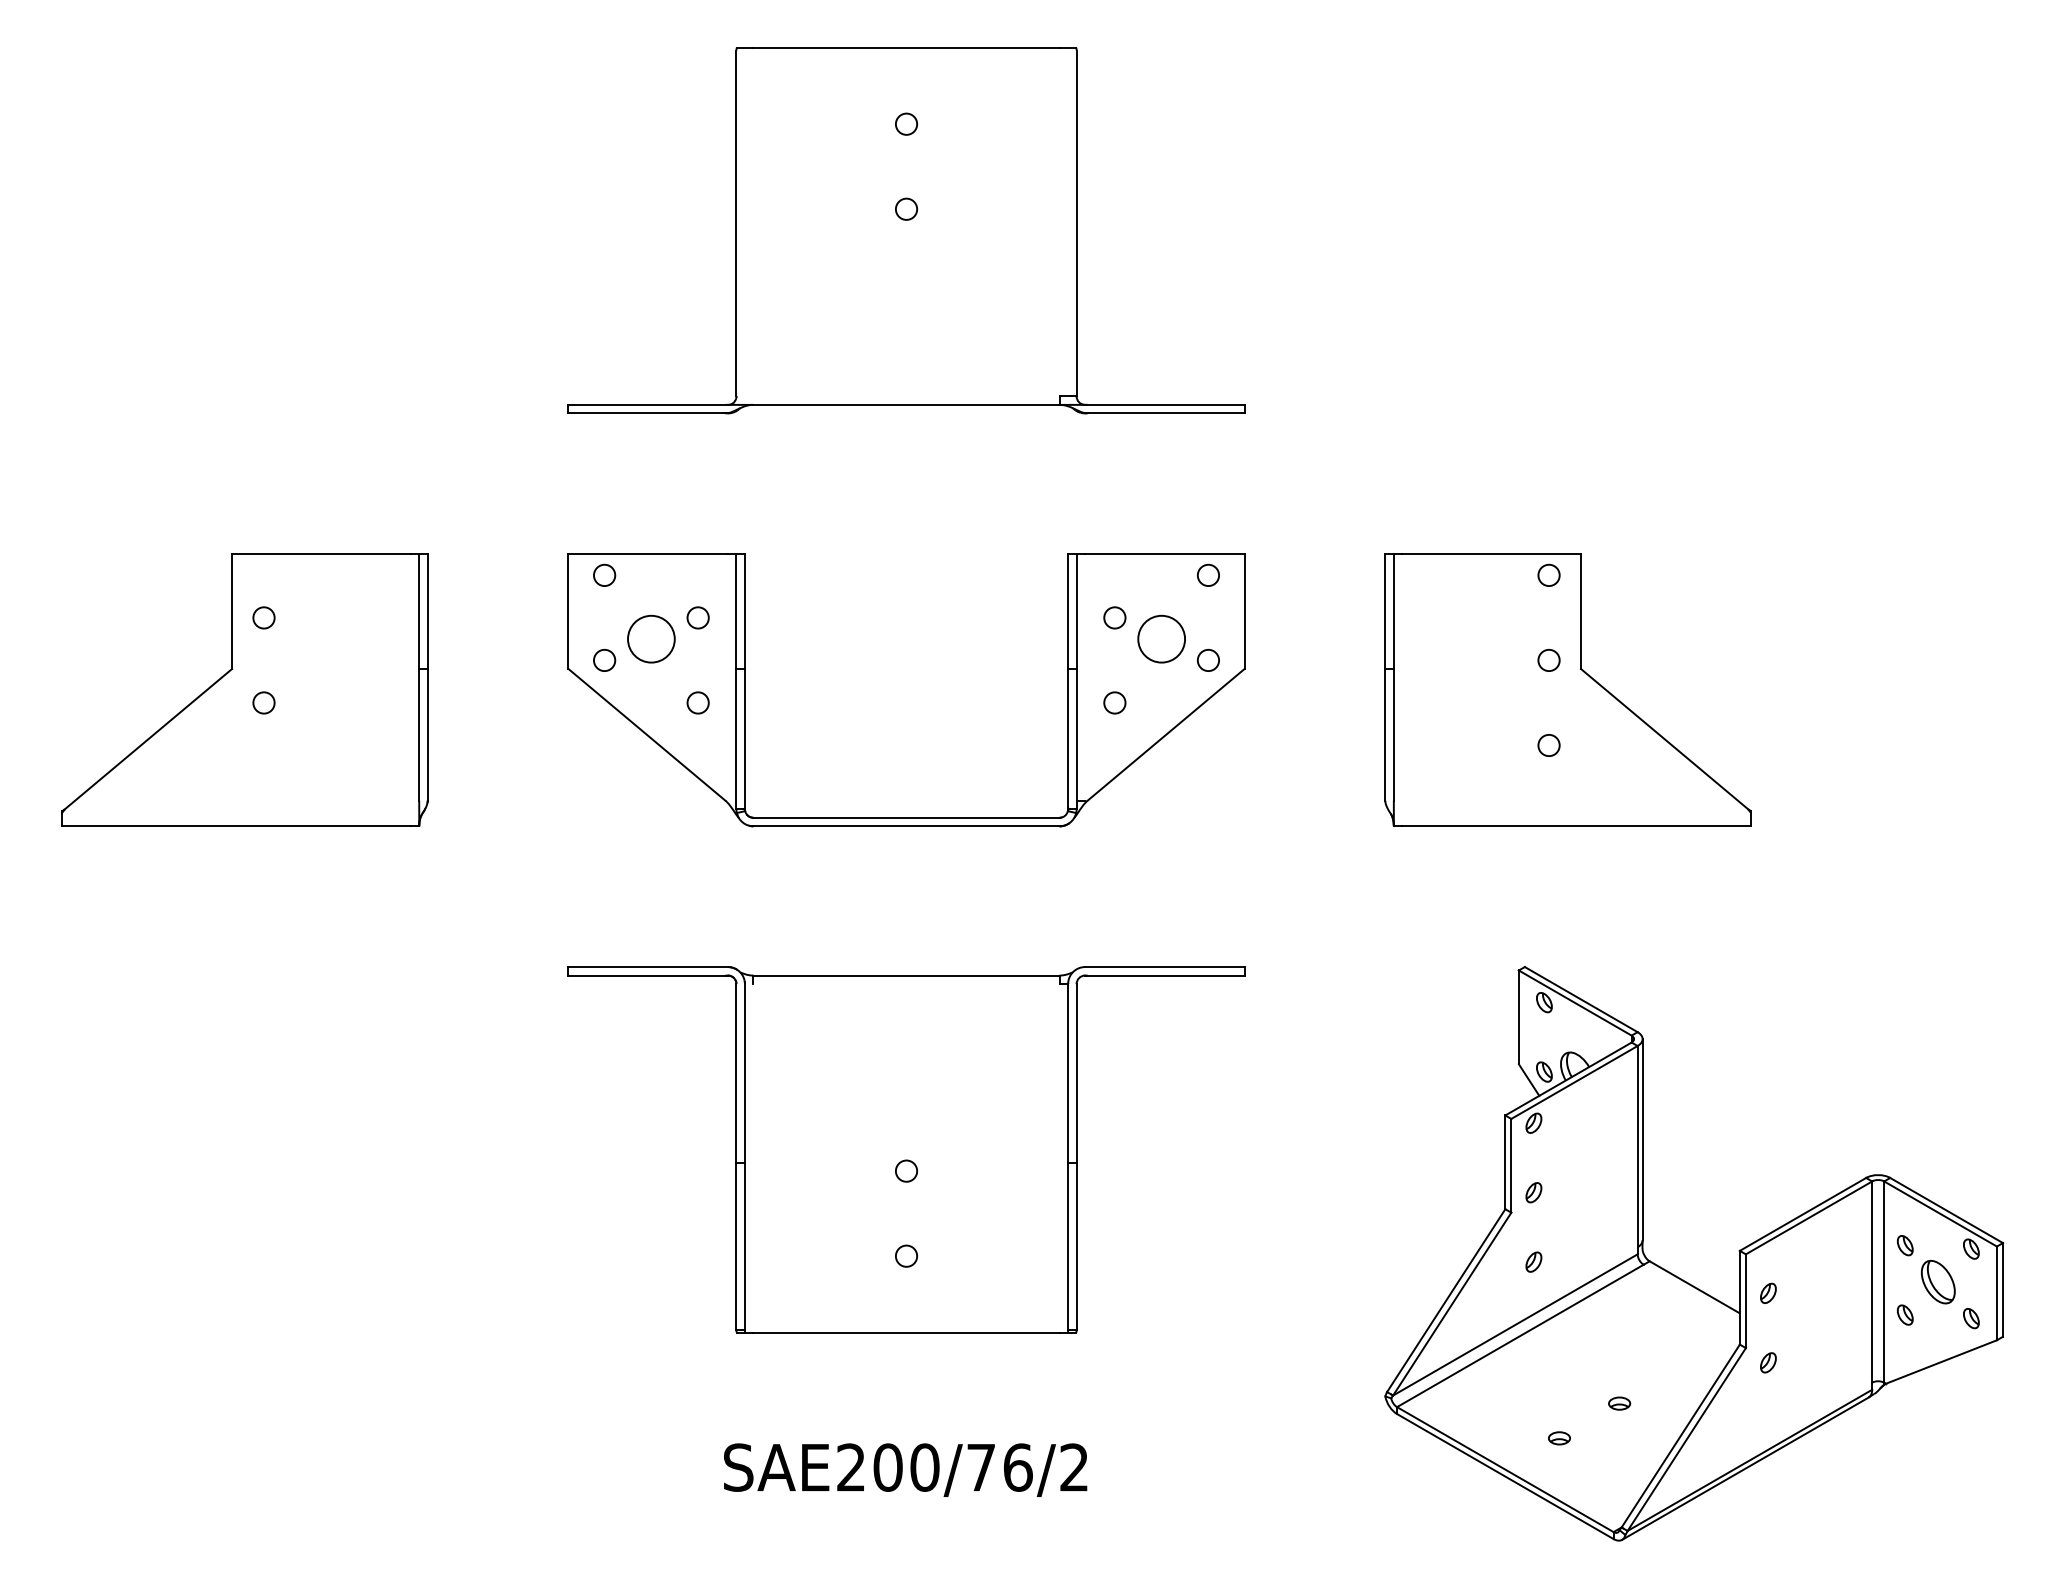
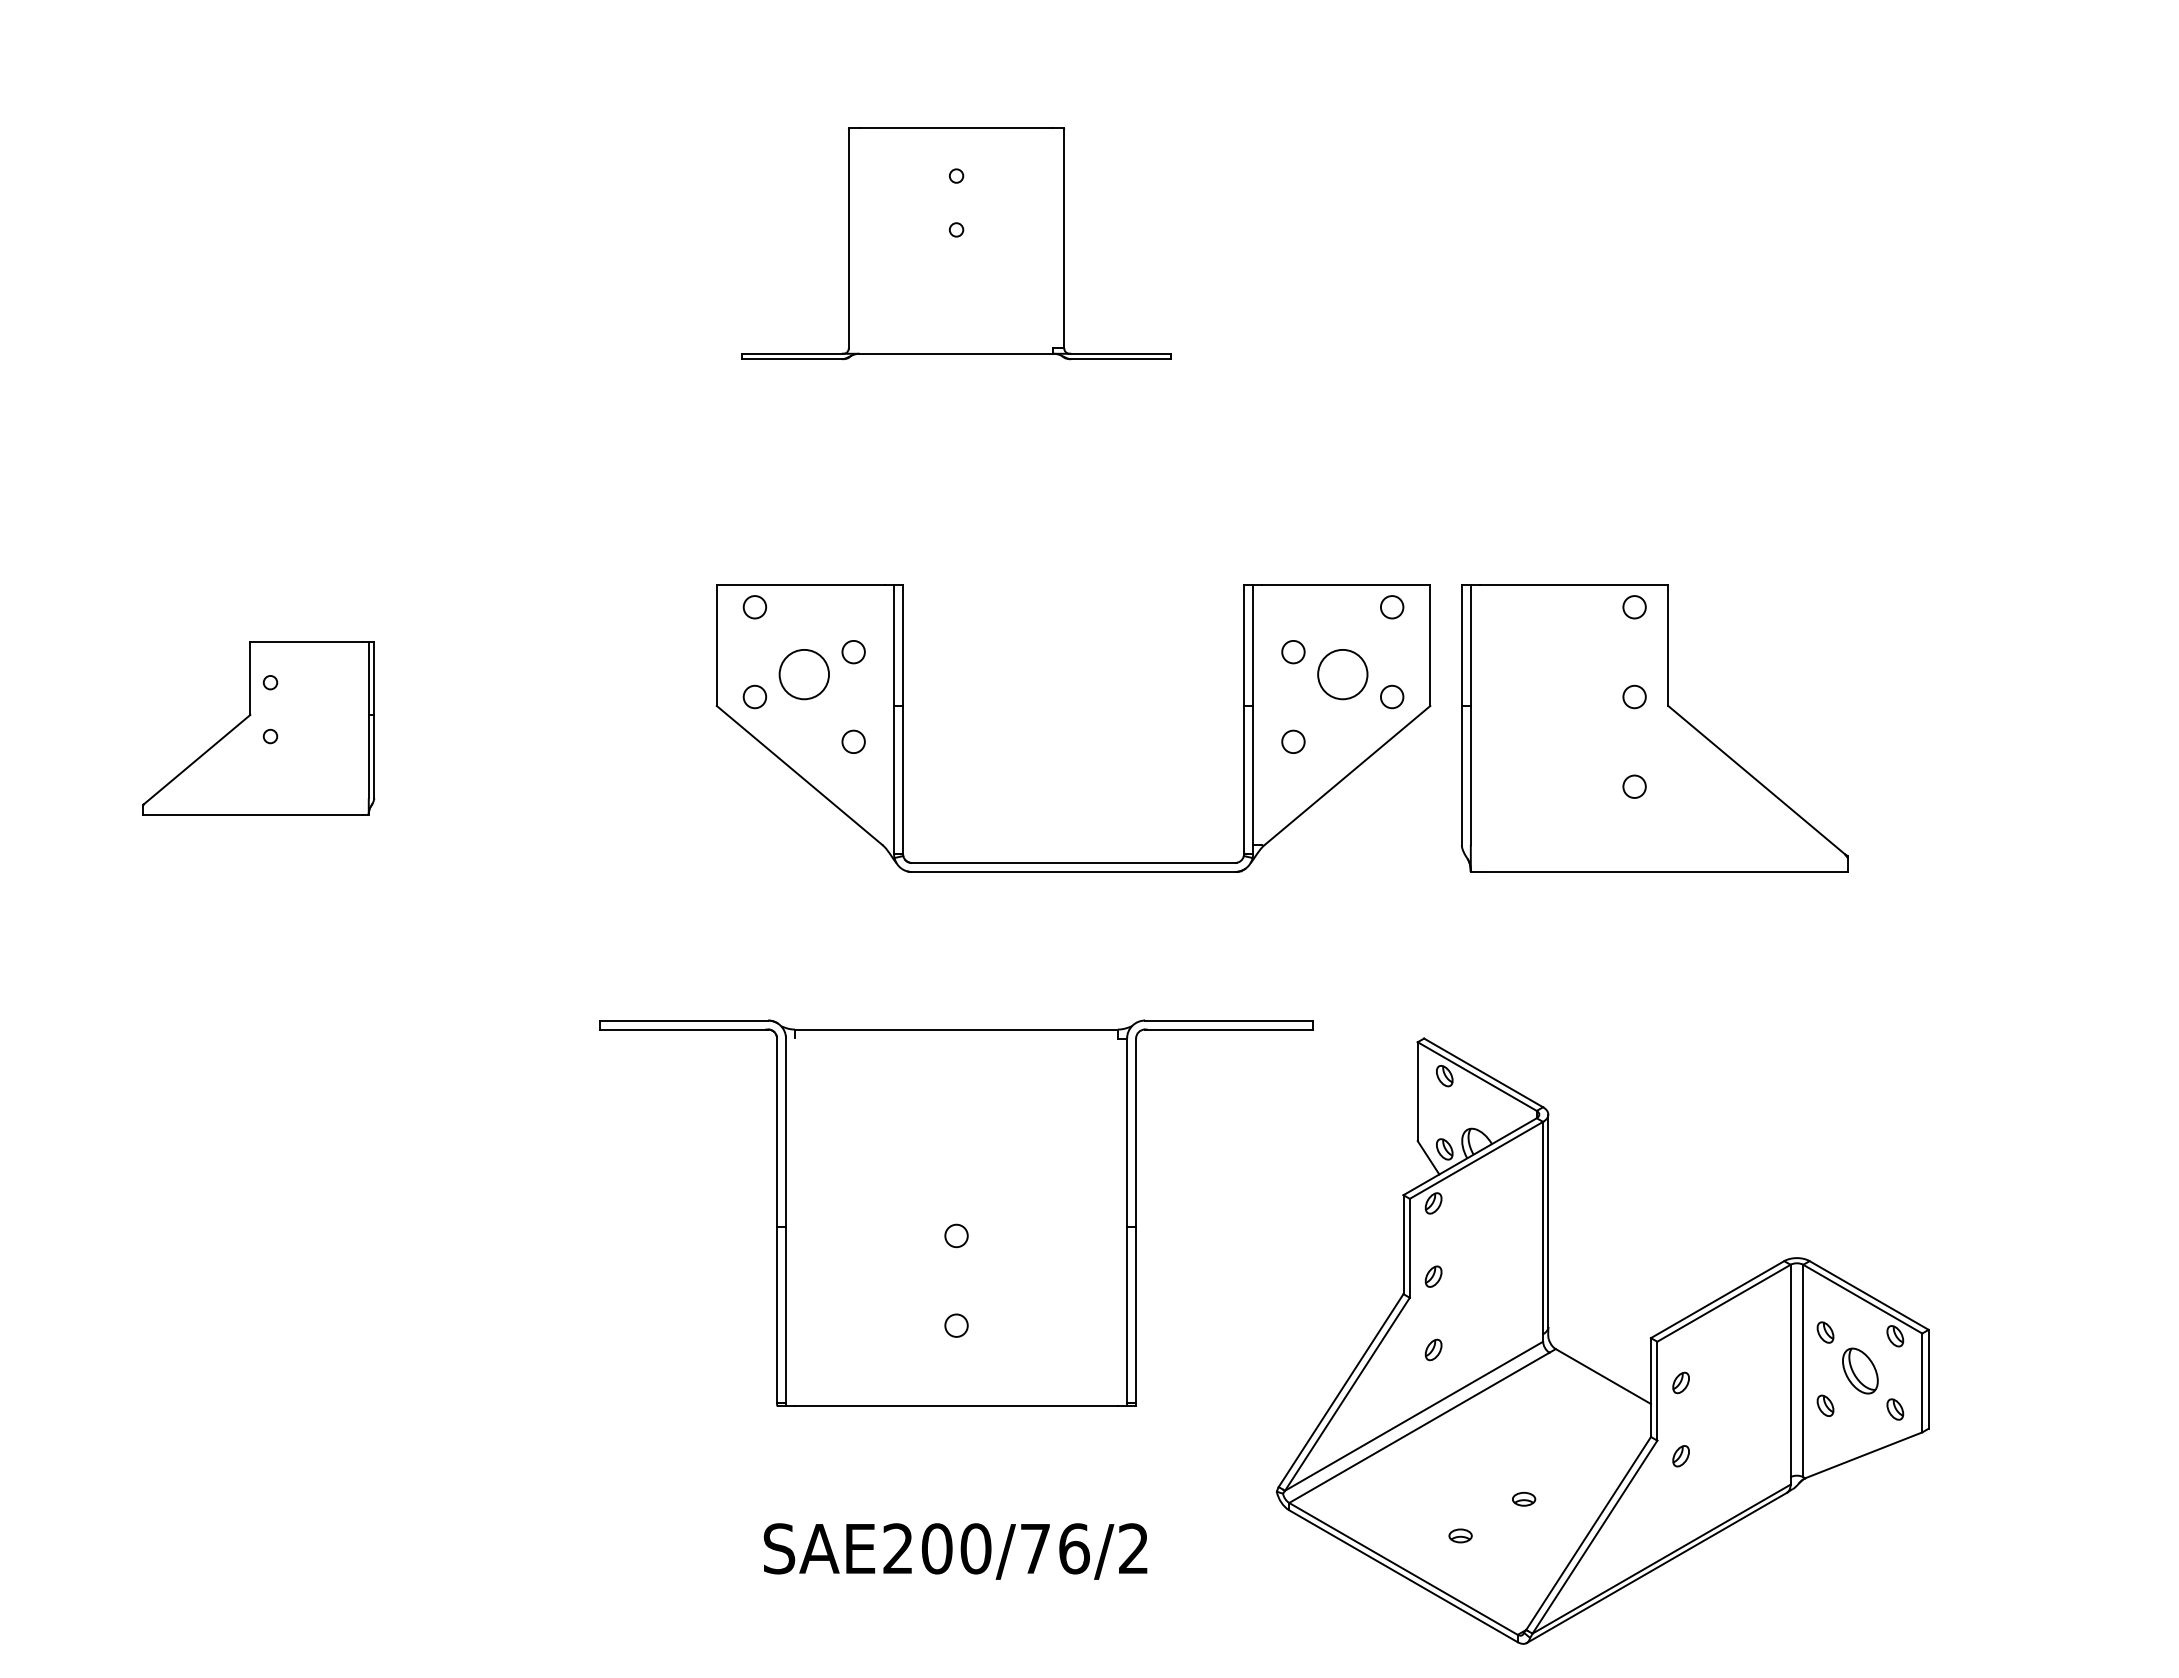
part: (906, 230) -> (956, 243), size x0.6
part: (245, 690) -> (258, 728), size x0.6
part: (906, 817) -> (1073, 862), moved
part: (1680, 1277) -> (1588, 1366), moved

